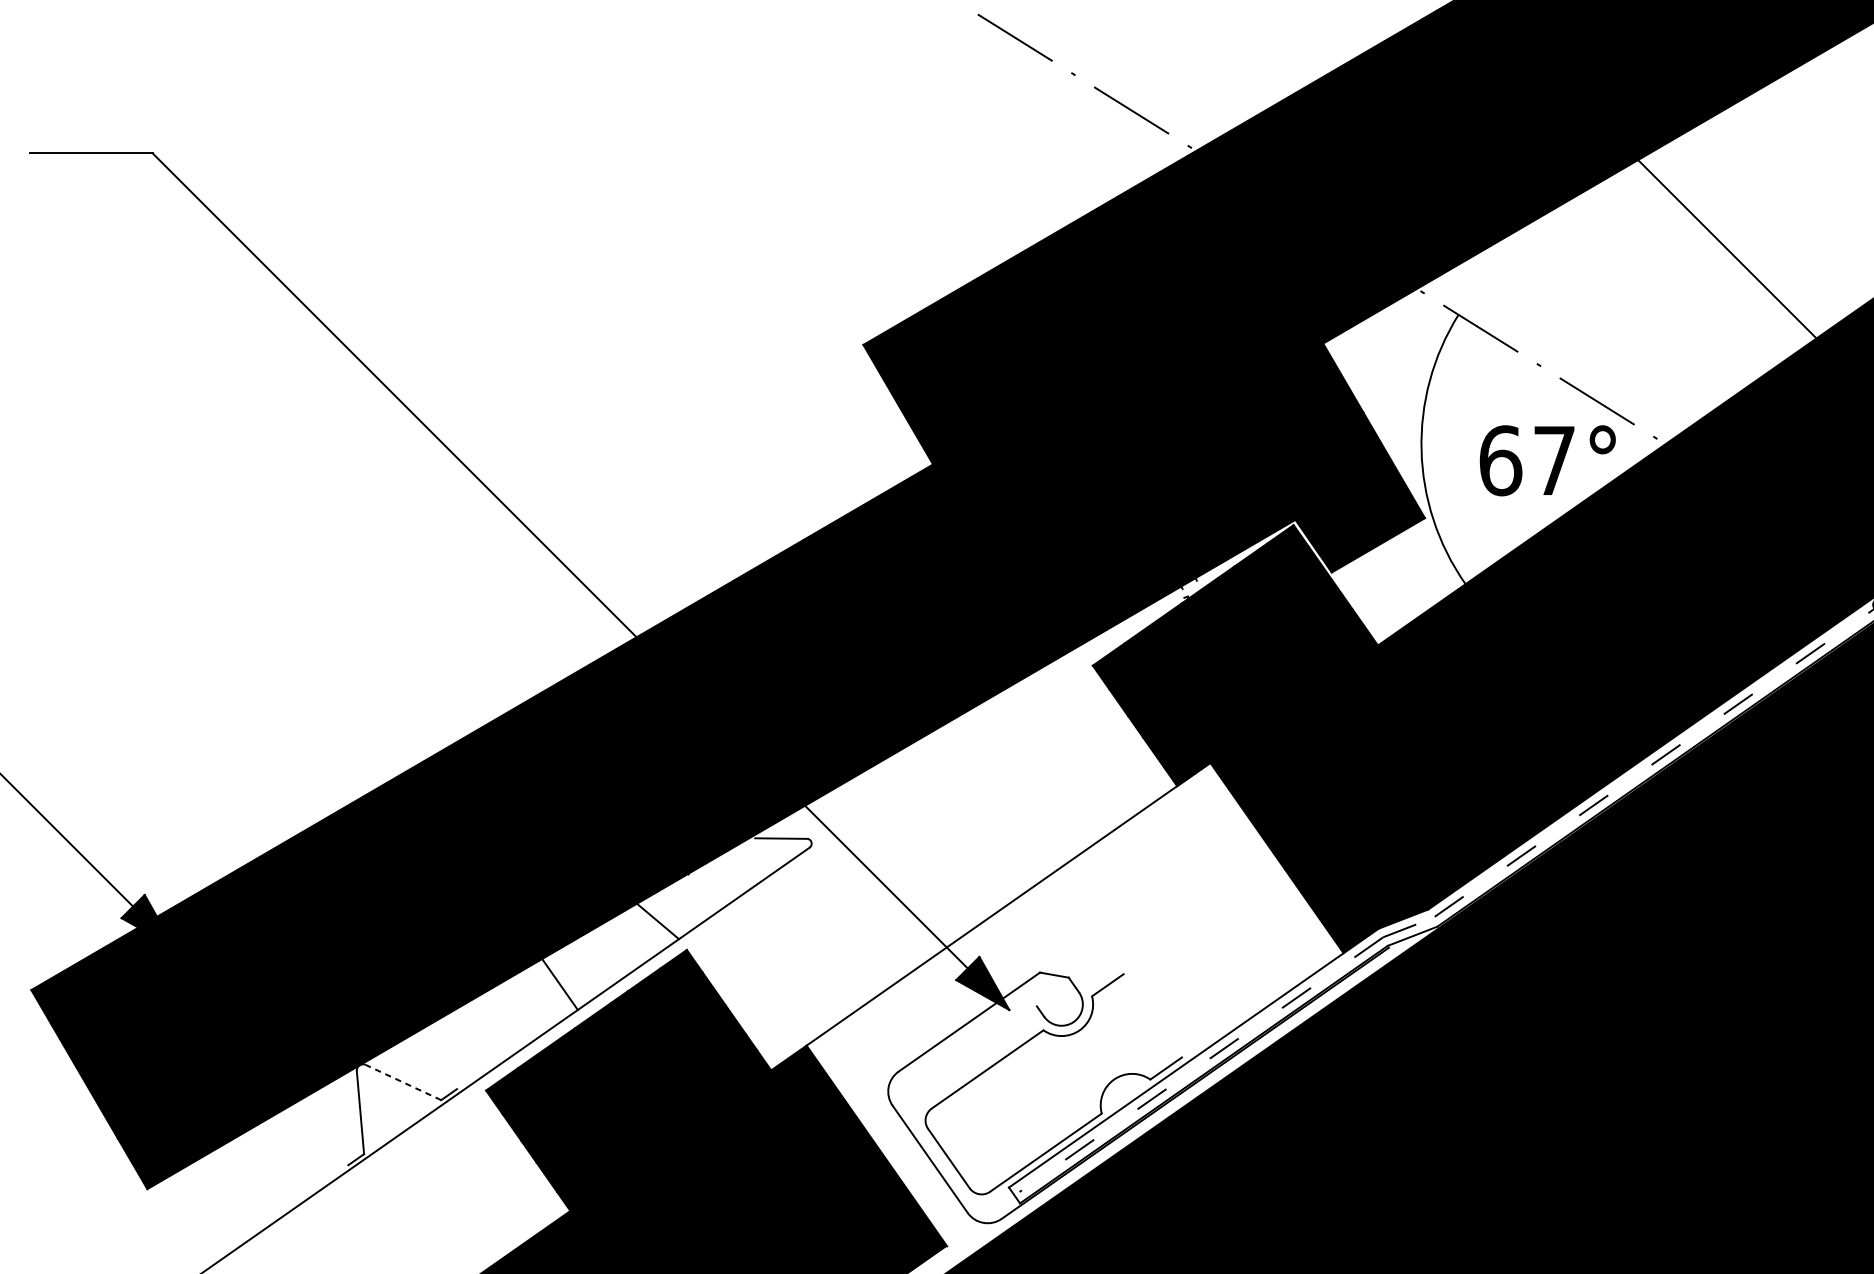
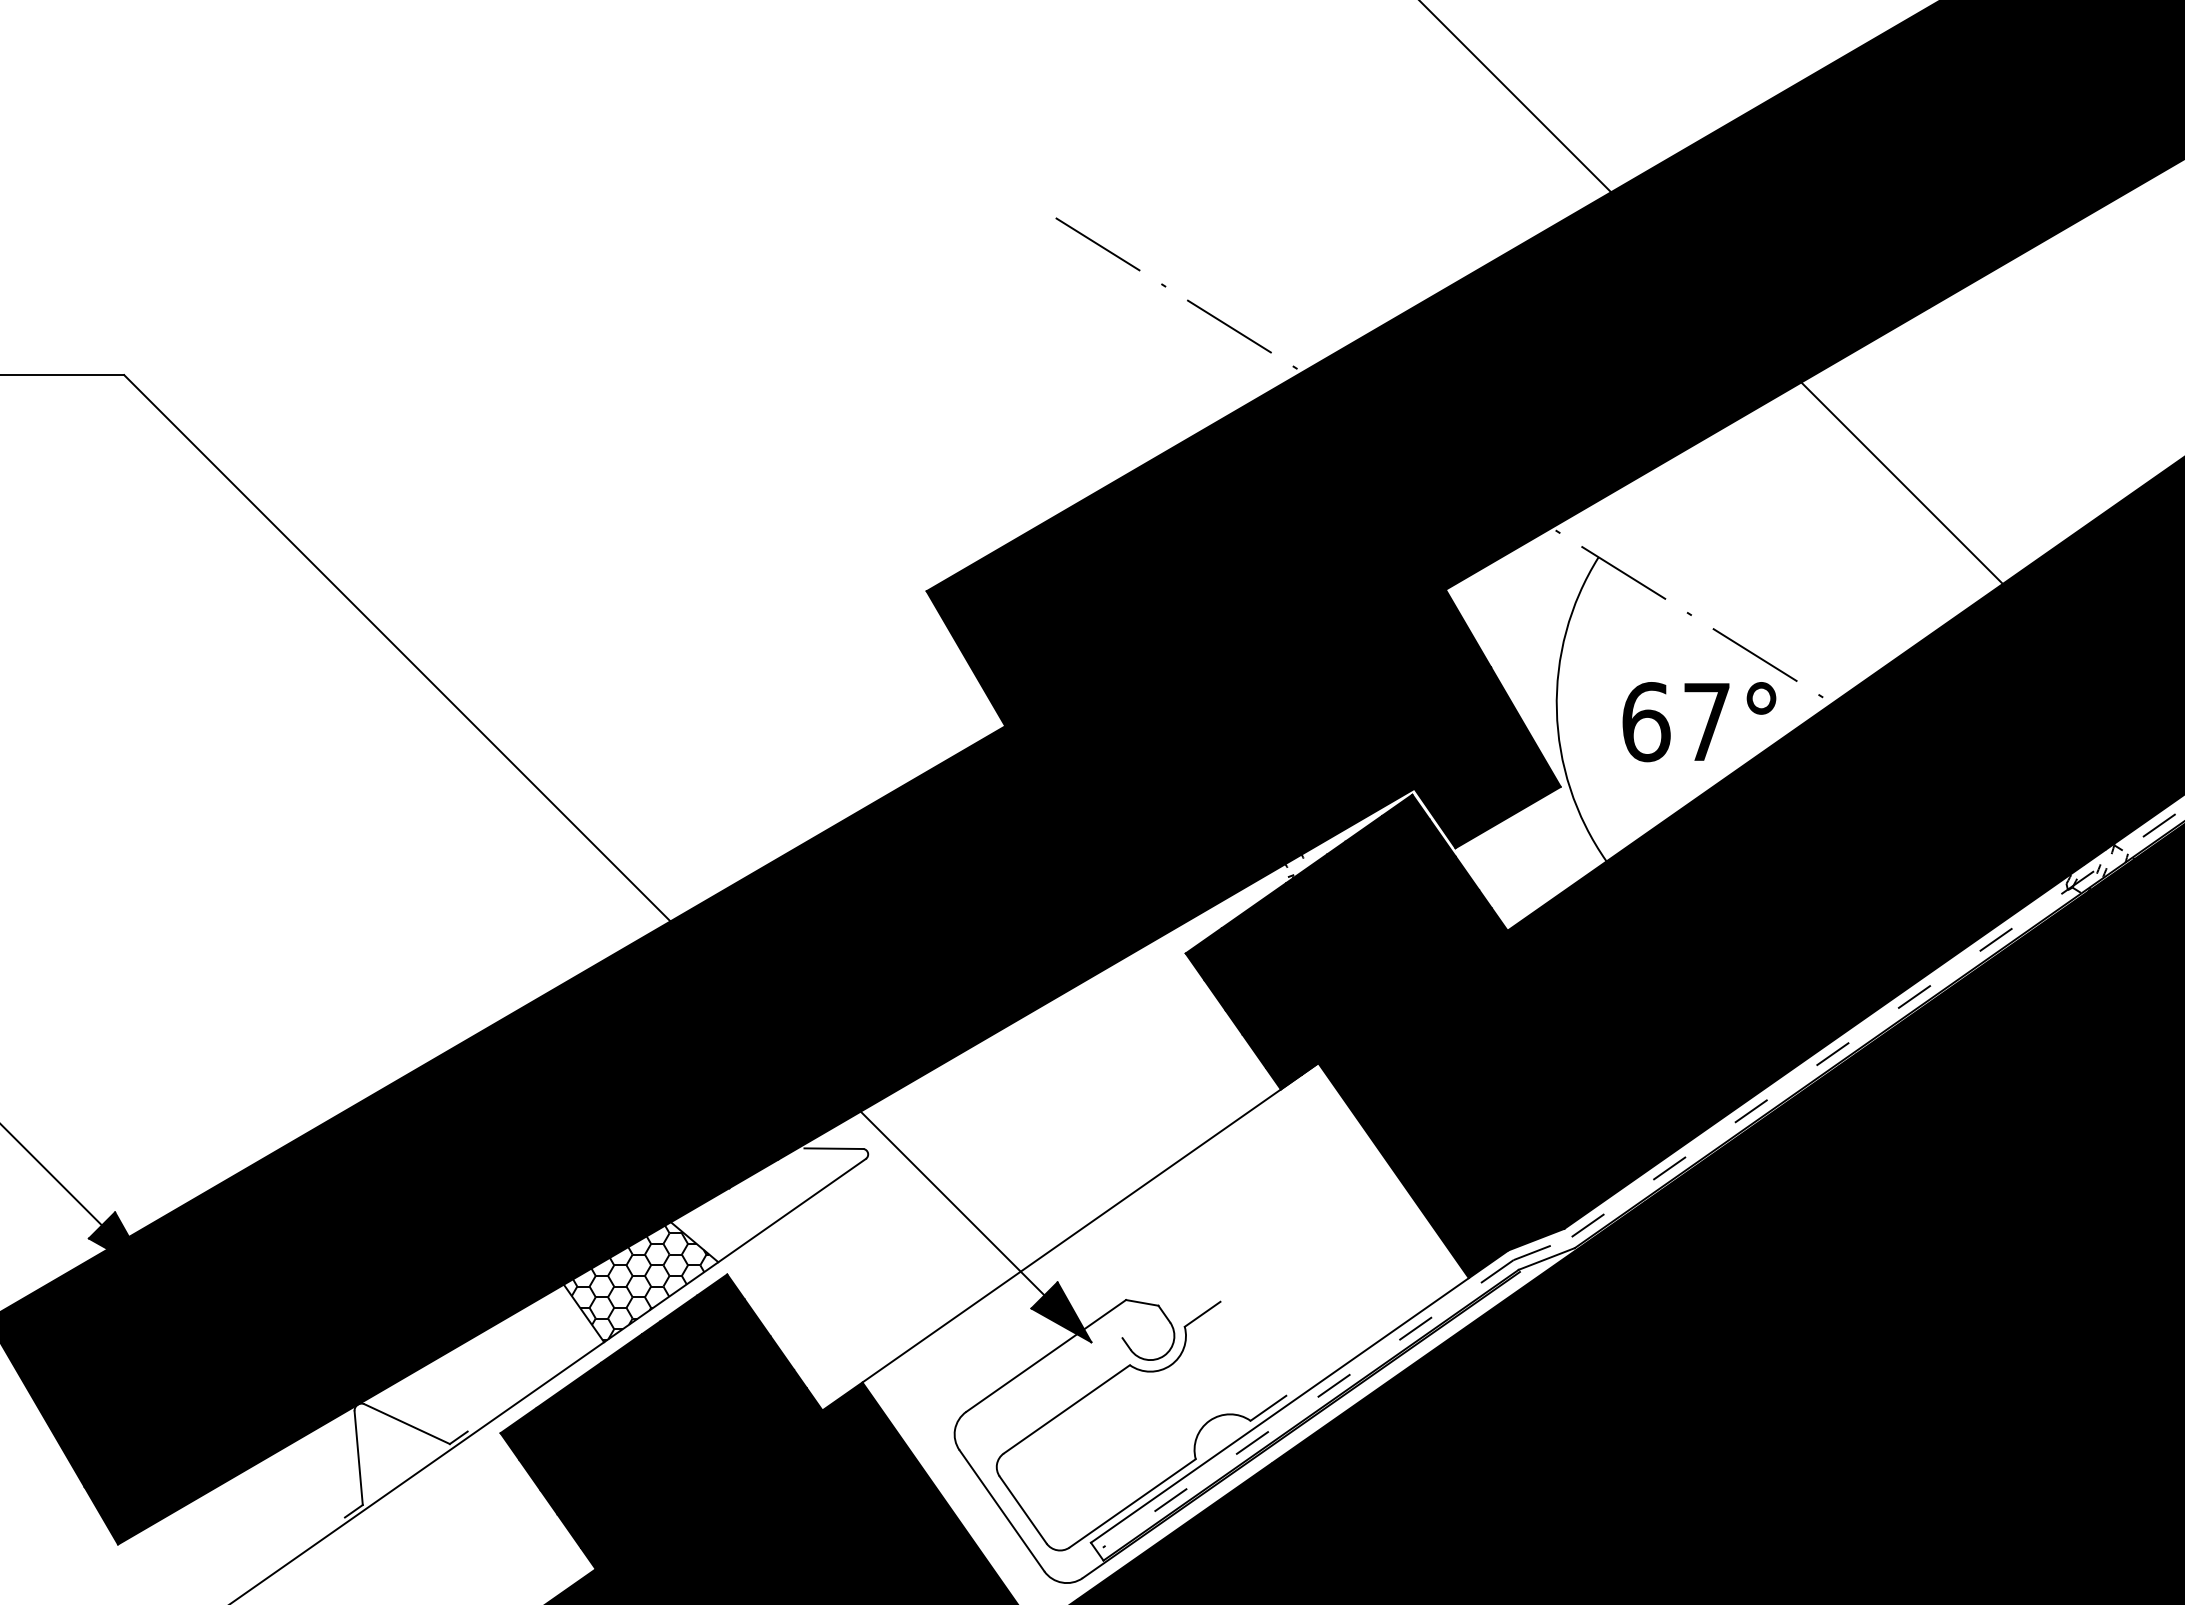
hatch: (610, 957) -> (640, 1282), added
line: (402, 1081) -> (406, 1423), dashed -> solid

